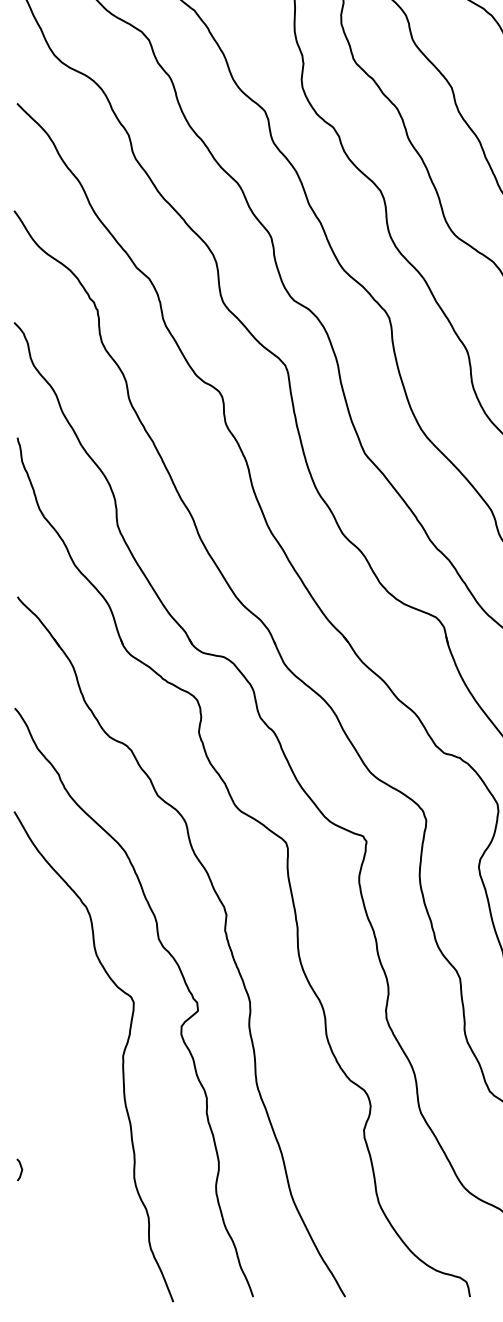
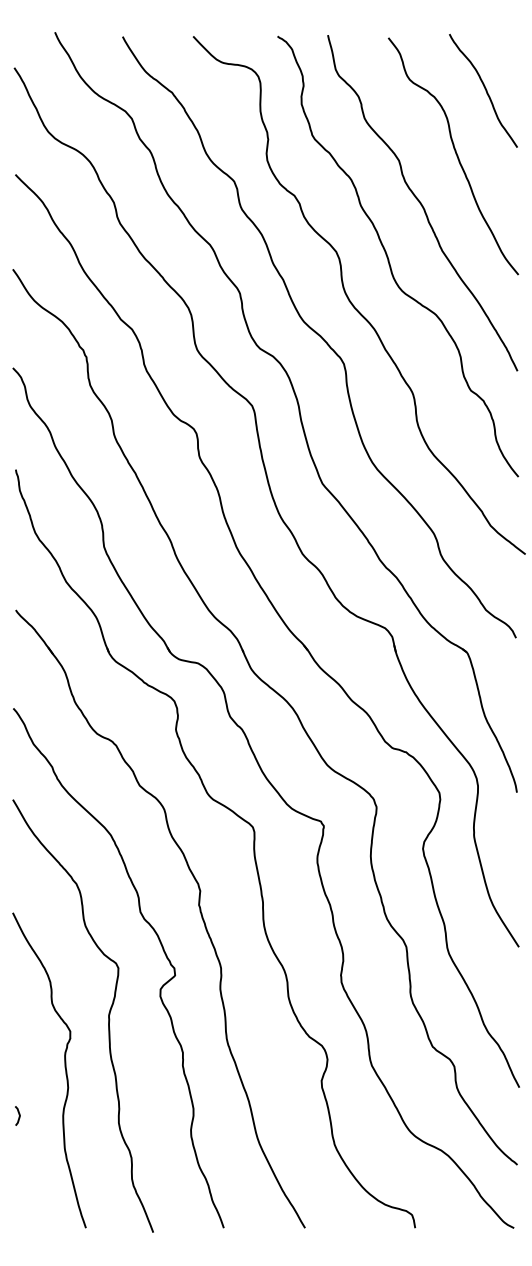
curve: (72, 1115) -> (64, 1067), added

